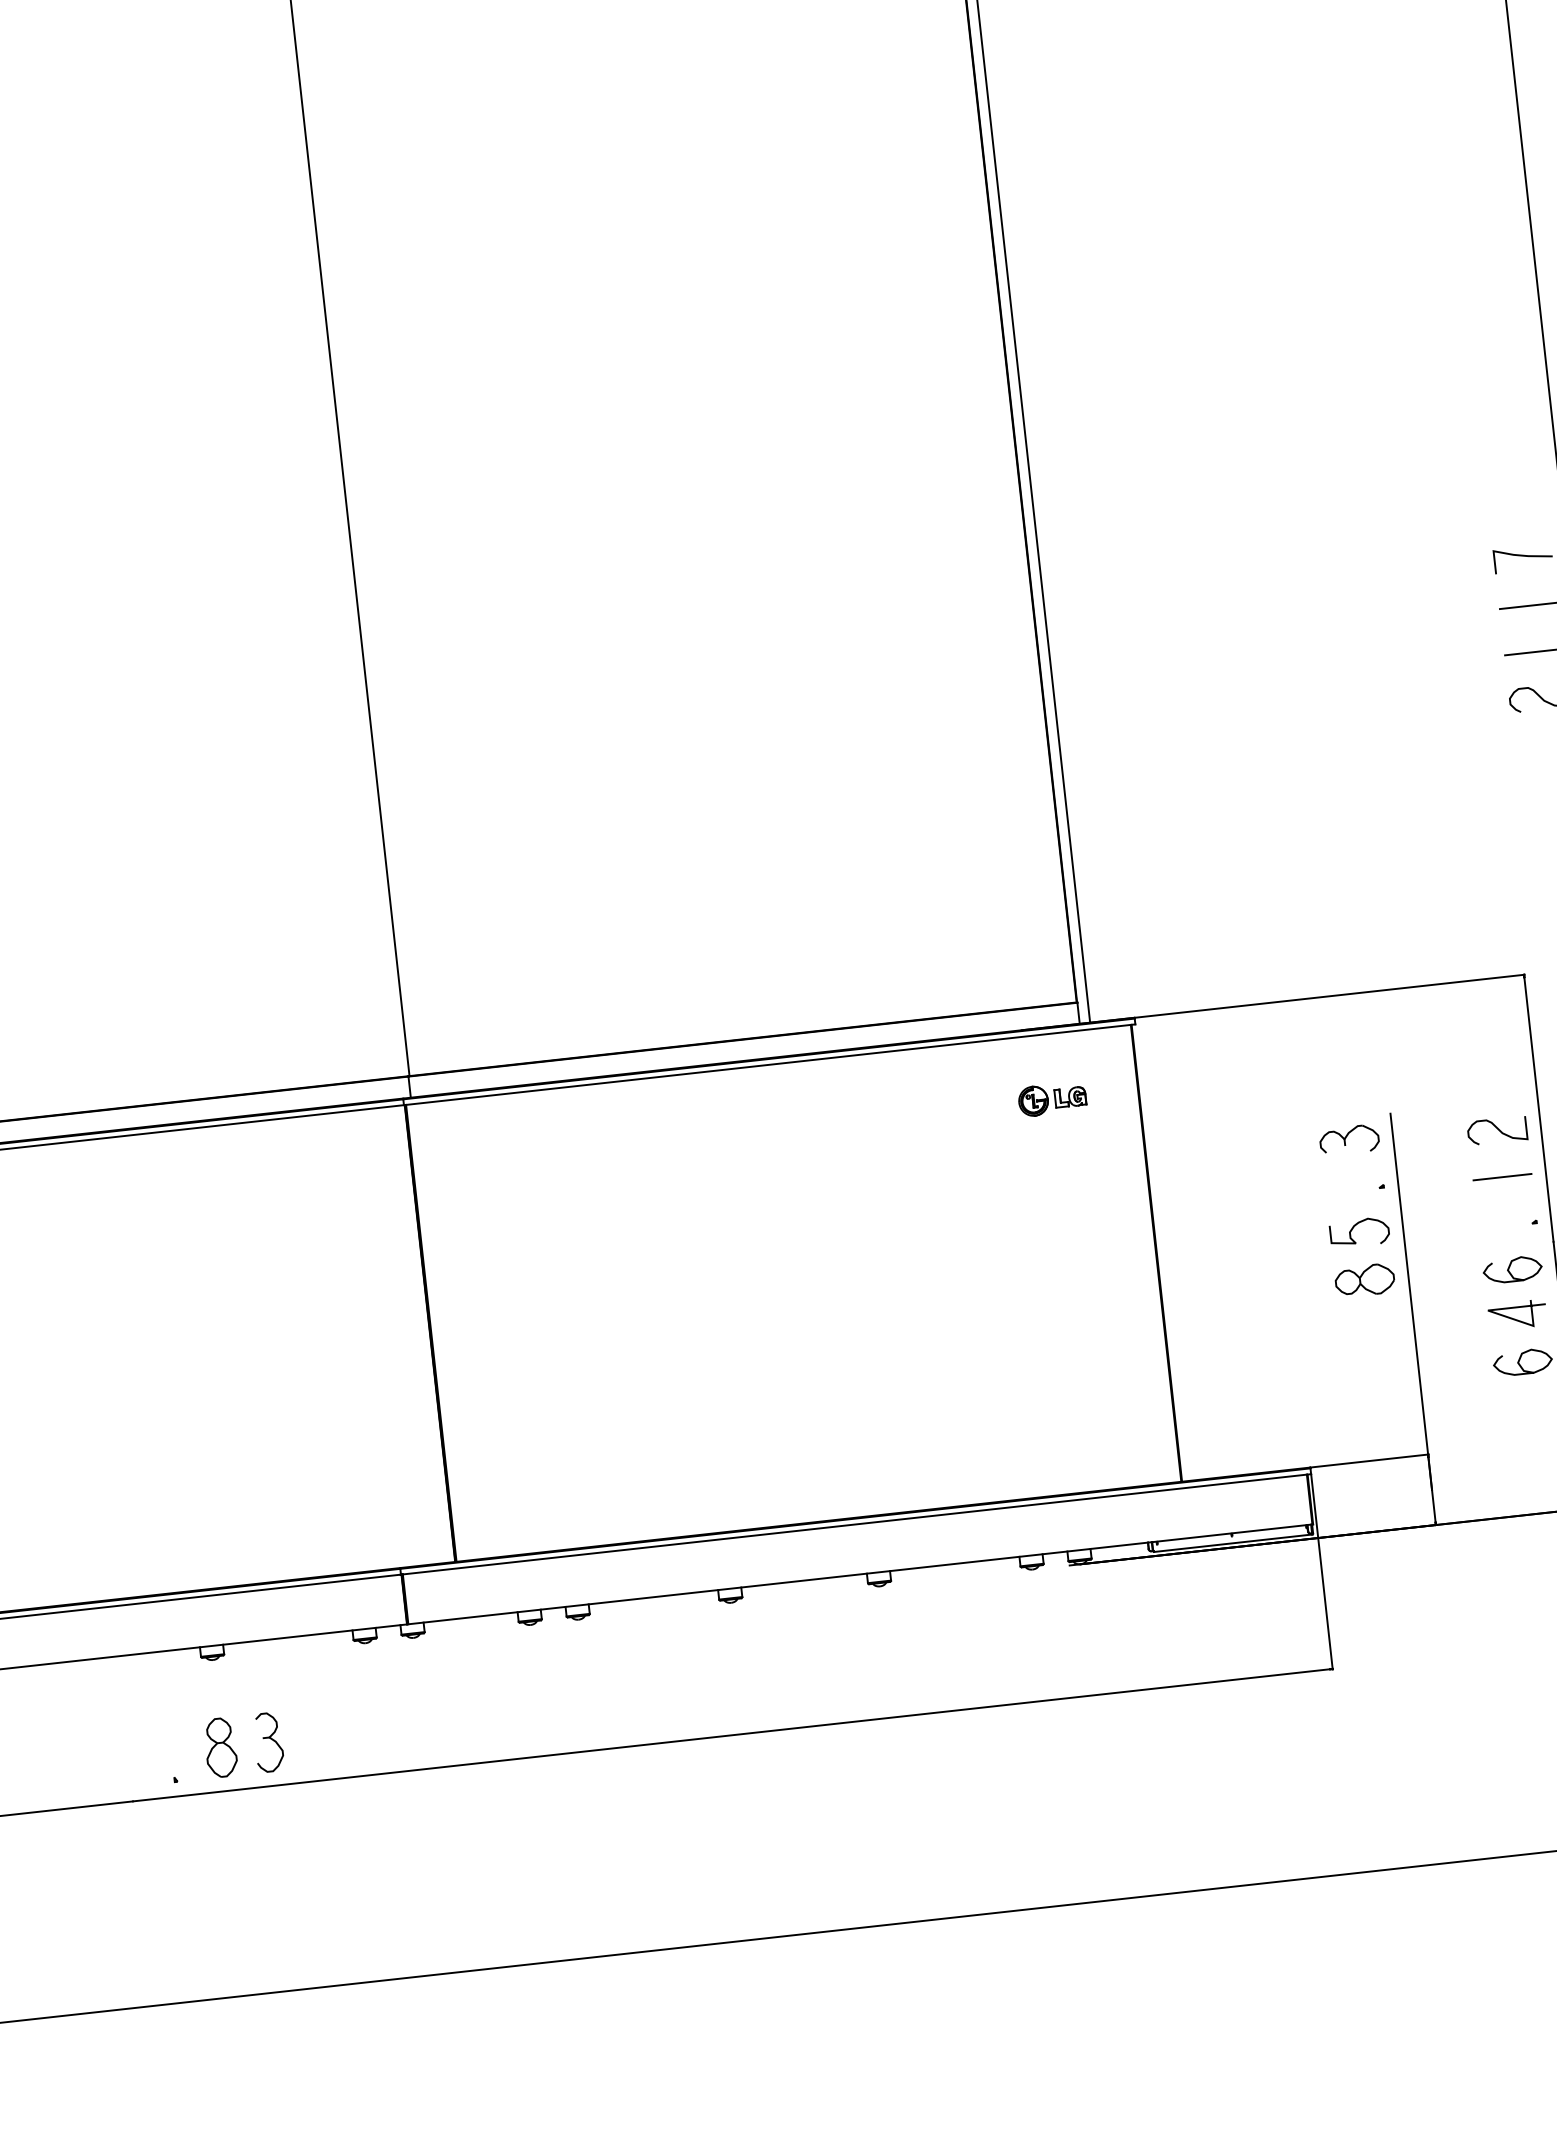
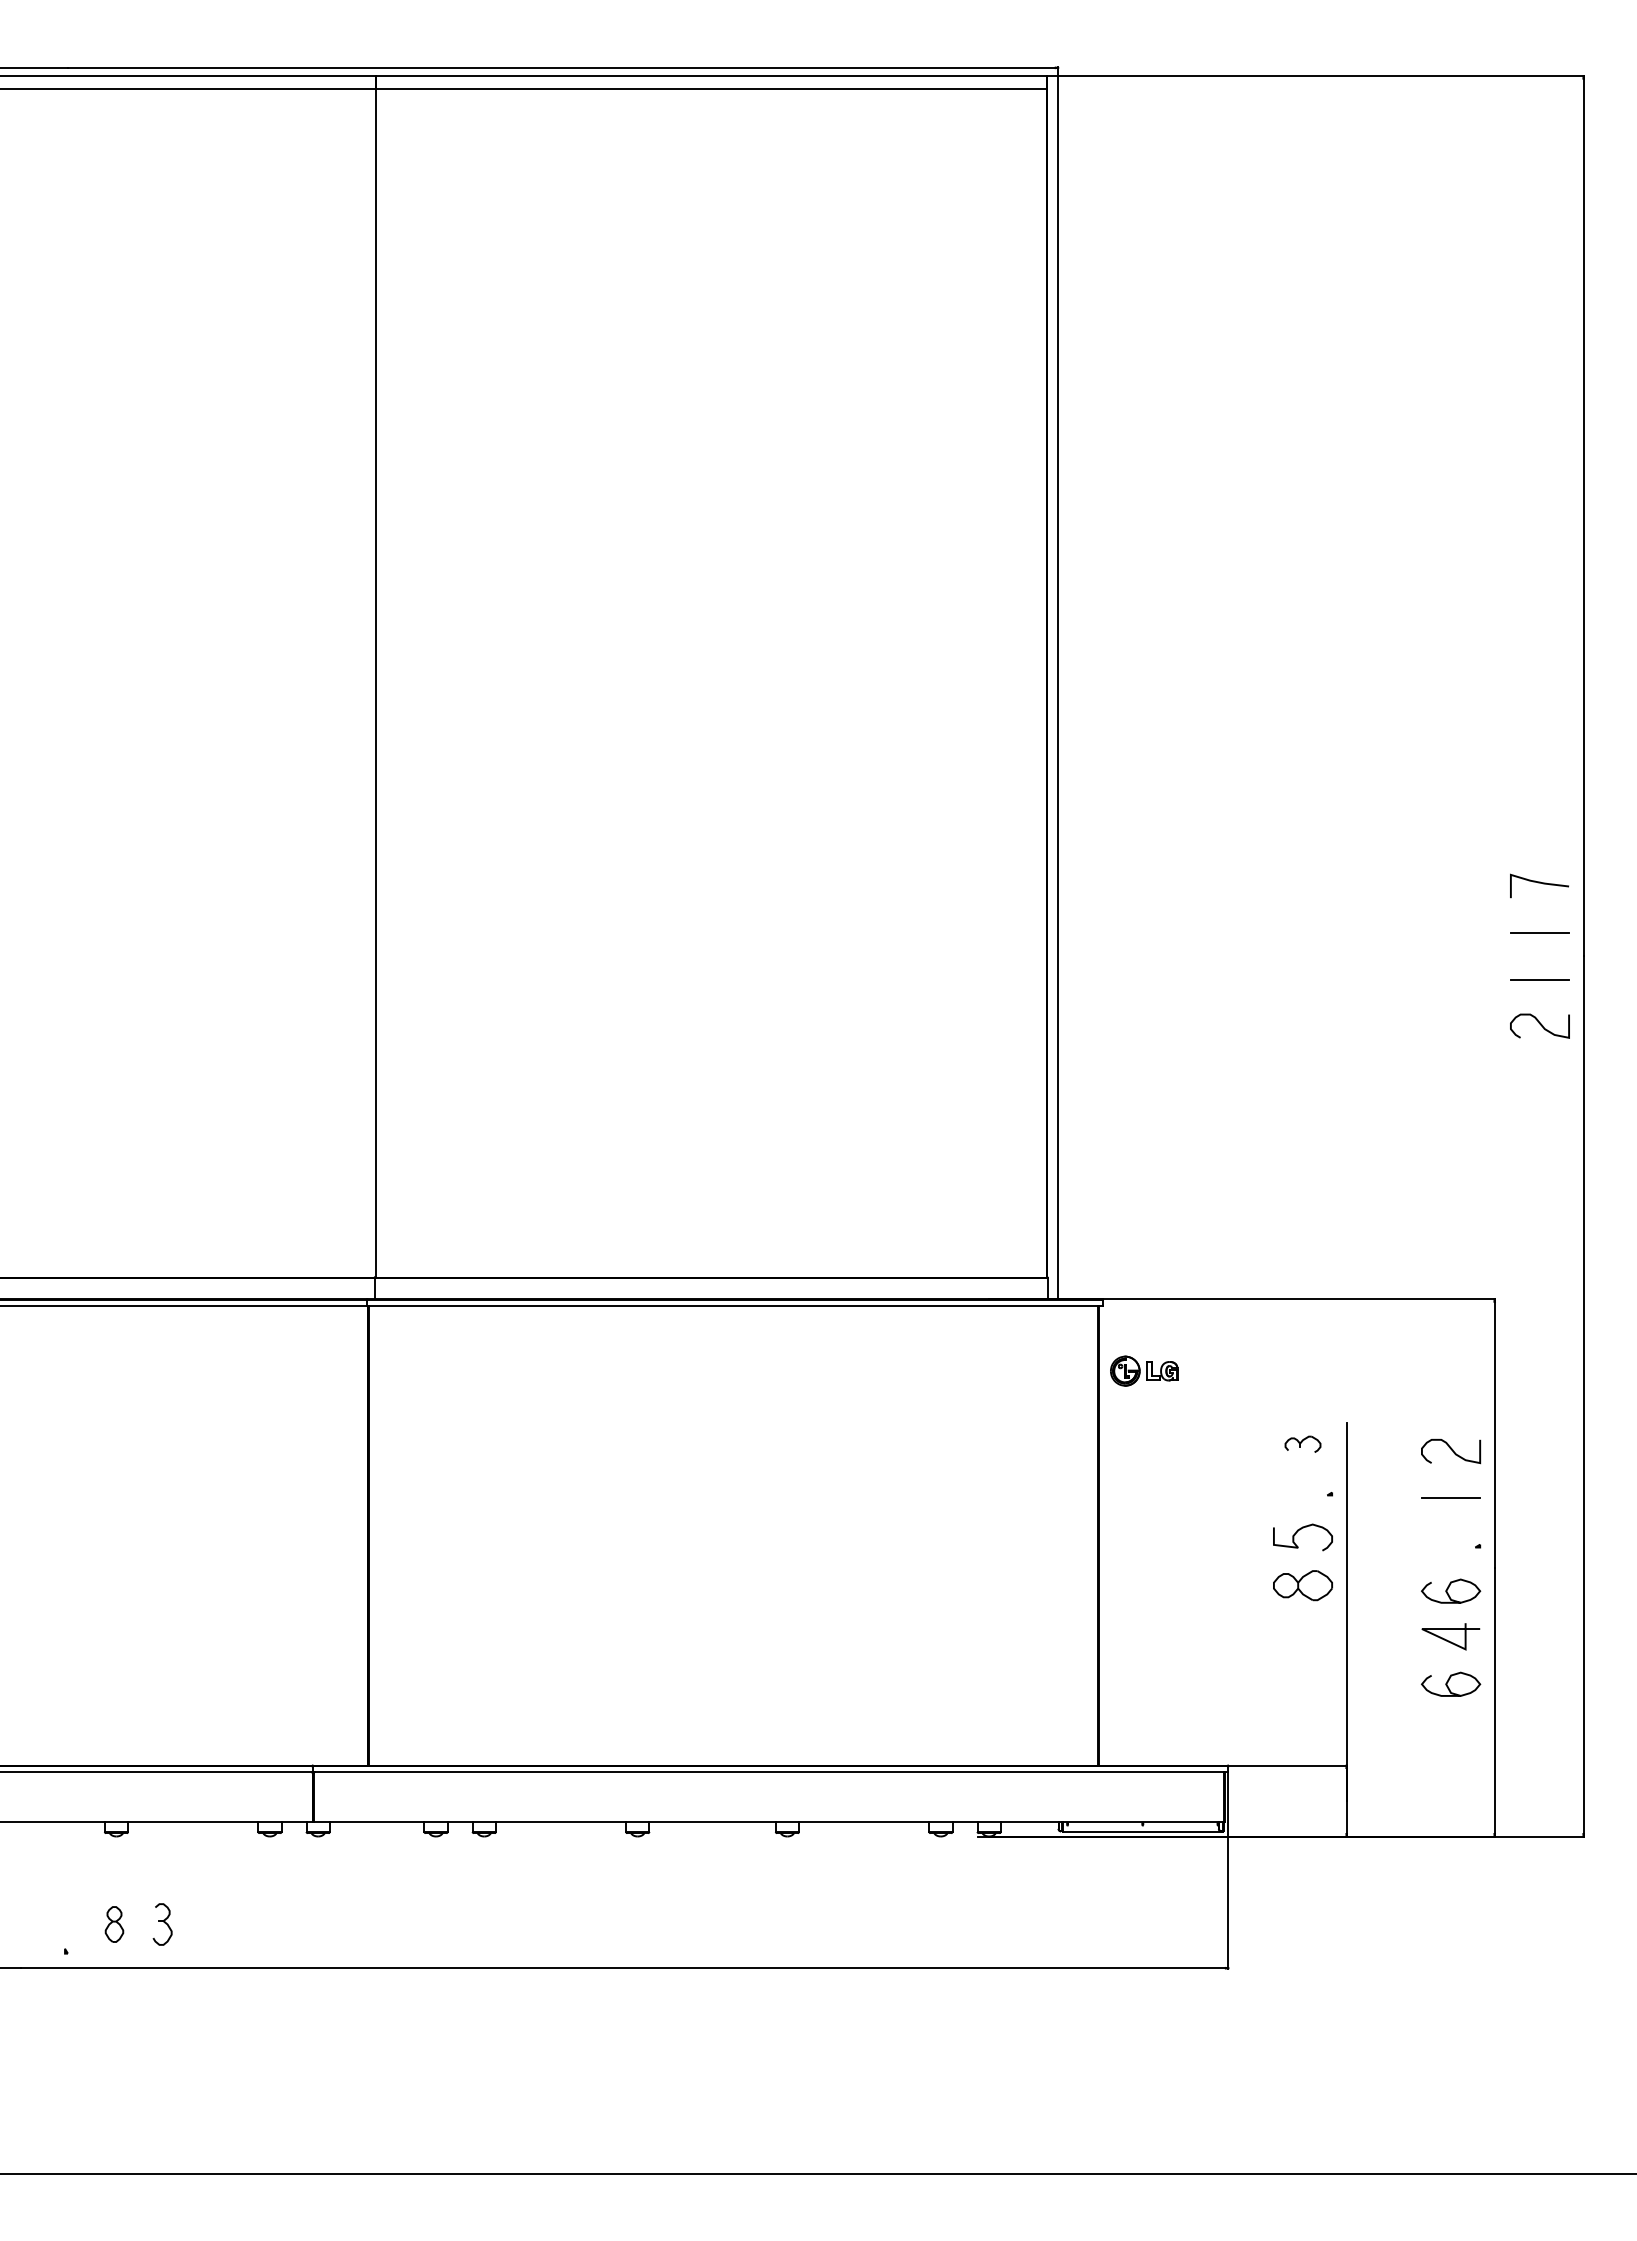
part: (1052, 1098) -> (1144, 1370), moved
part: (1348, 1140) -> (1302, 1444), size x0.6
part: (268, 1742) -> (162, 1924), size x0.7
part: (220, 1747) -> (114, 1924), size x0.6

